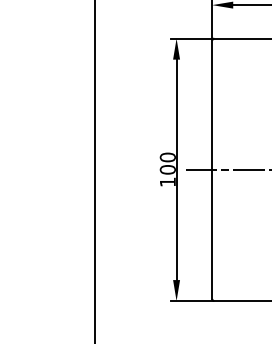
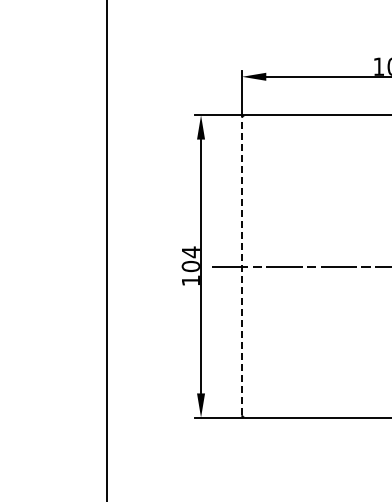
text: (167, 157) -> (190, 252), 100 -> 104
line: (212, 169) -> (242, 266), solid -> dashed

